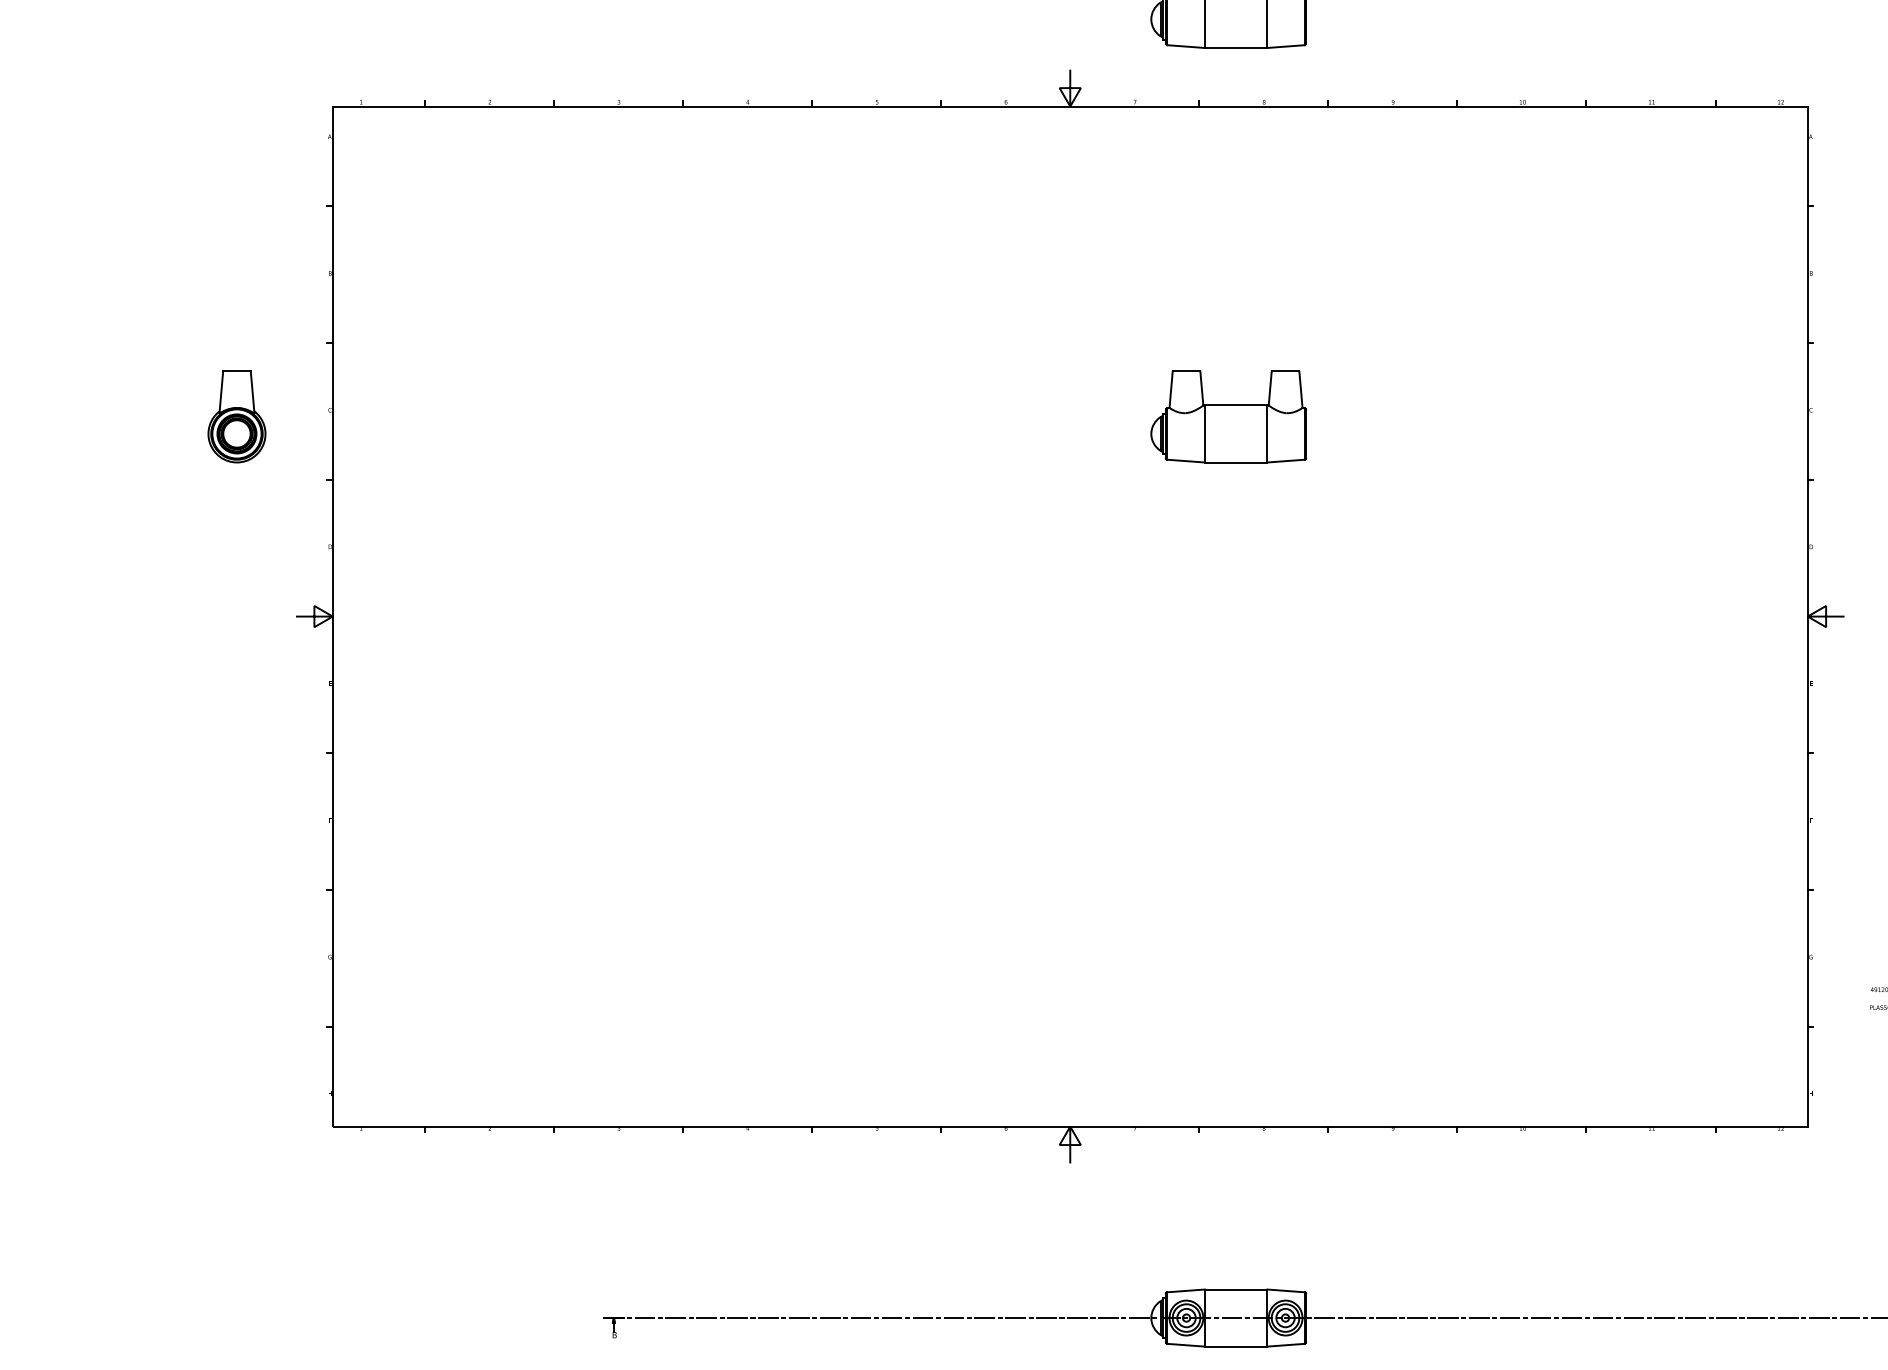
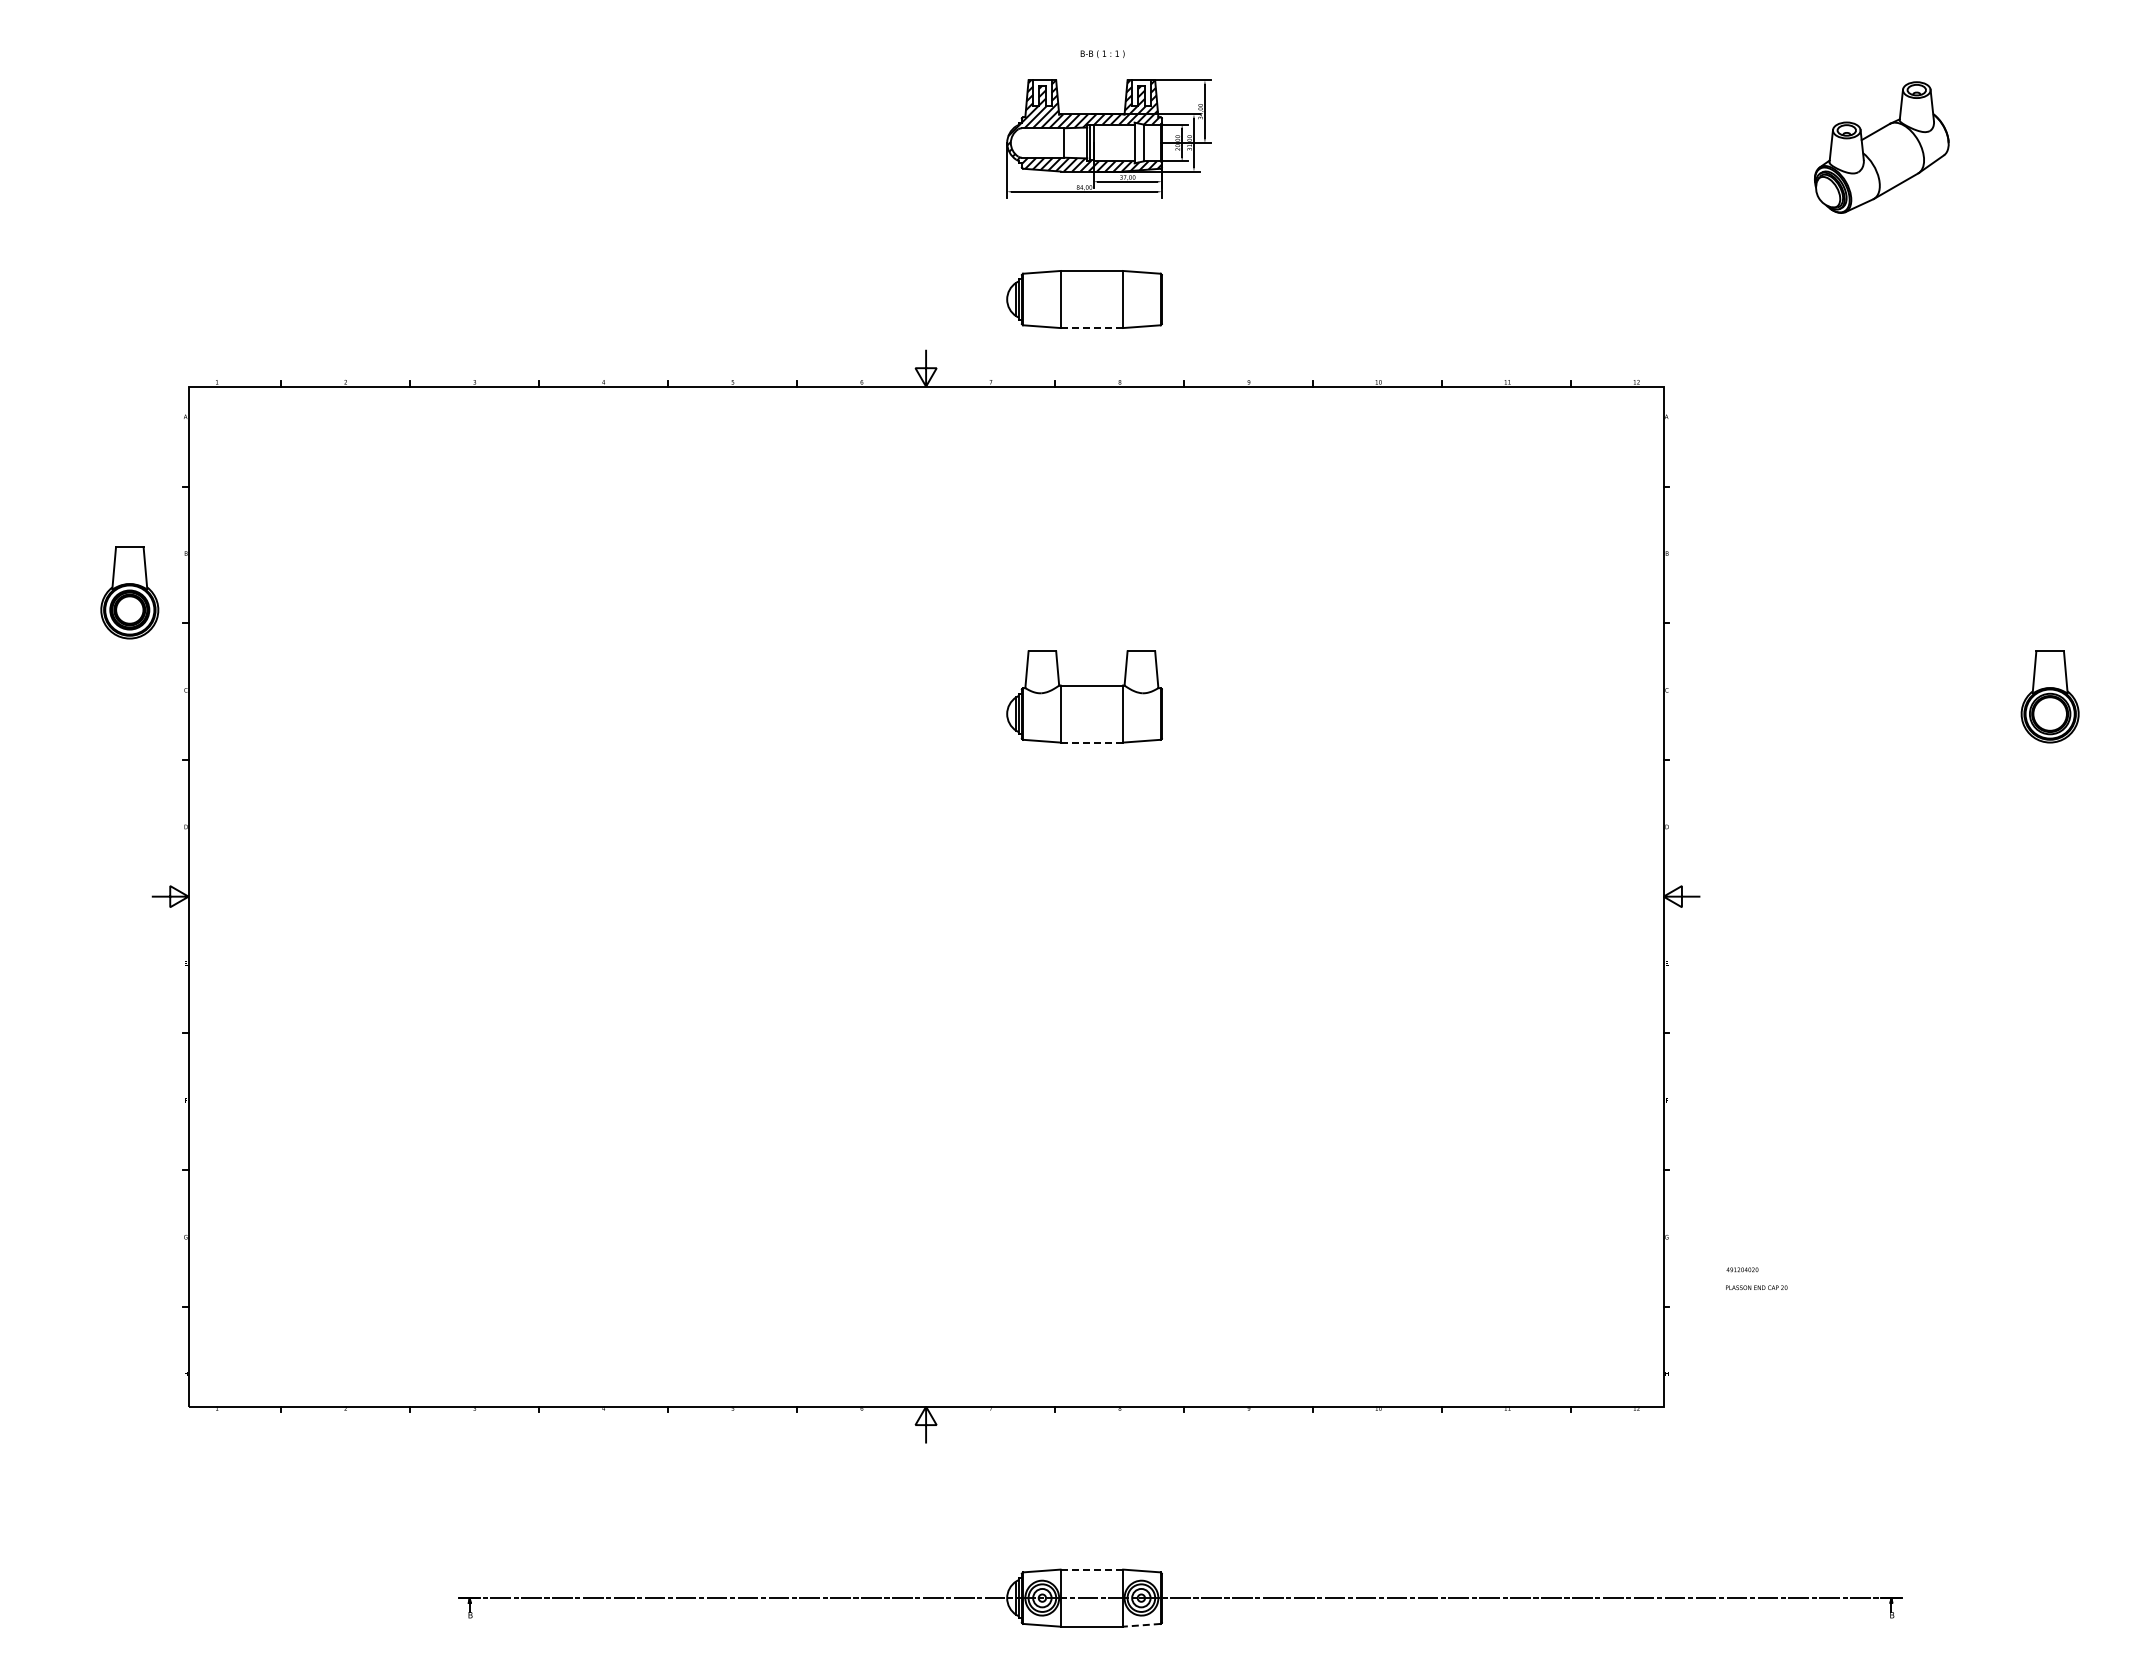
line: (1236, 48) -> (1092, 328), solid -> dashed
part: (236, 416) -> (129, 592), moved
line: (1236, 462) -> (1092, 742), solid -> dashed
line: (1236, 1289) -> (1092, 1569), solid -> dashed
line: (1285, 1345) -> (1141, 1625), solid -> dashed

